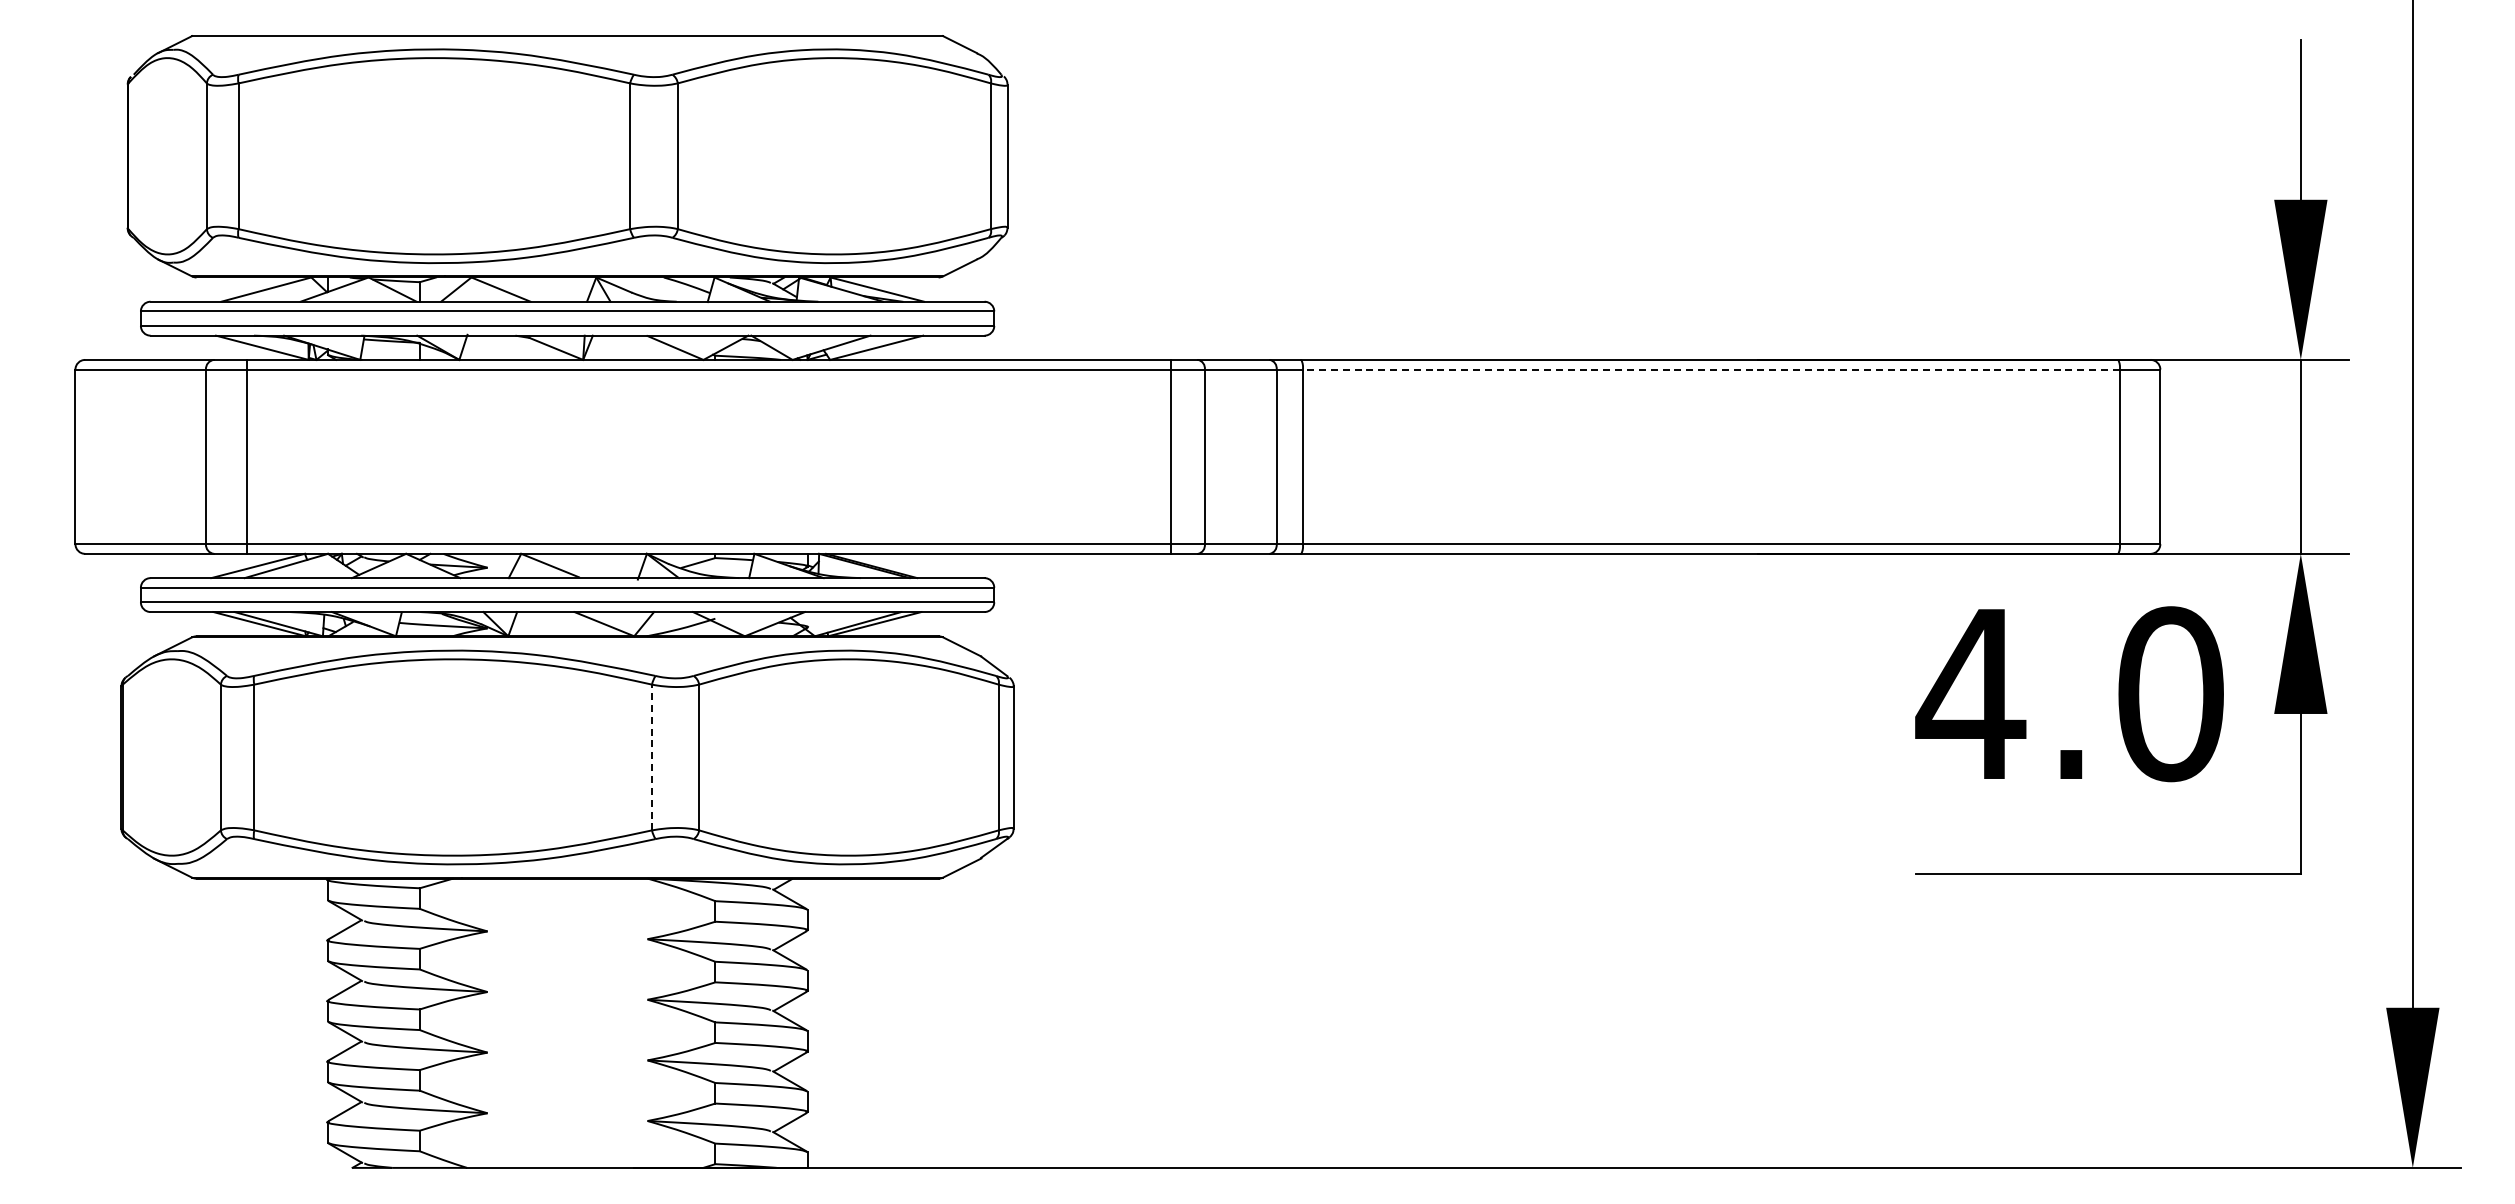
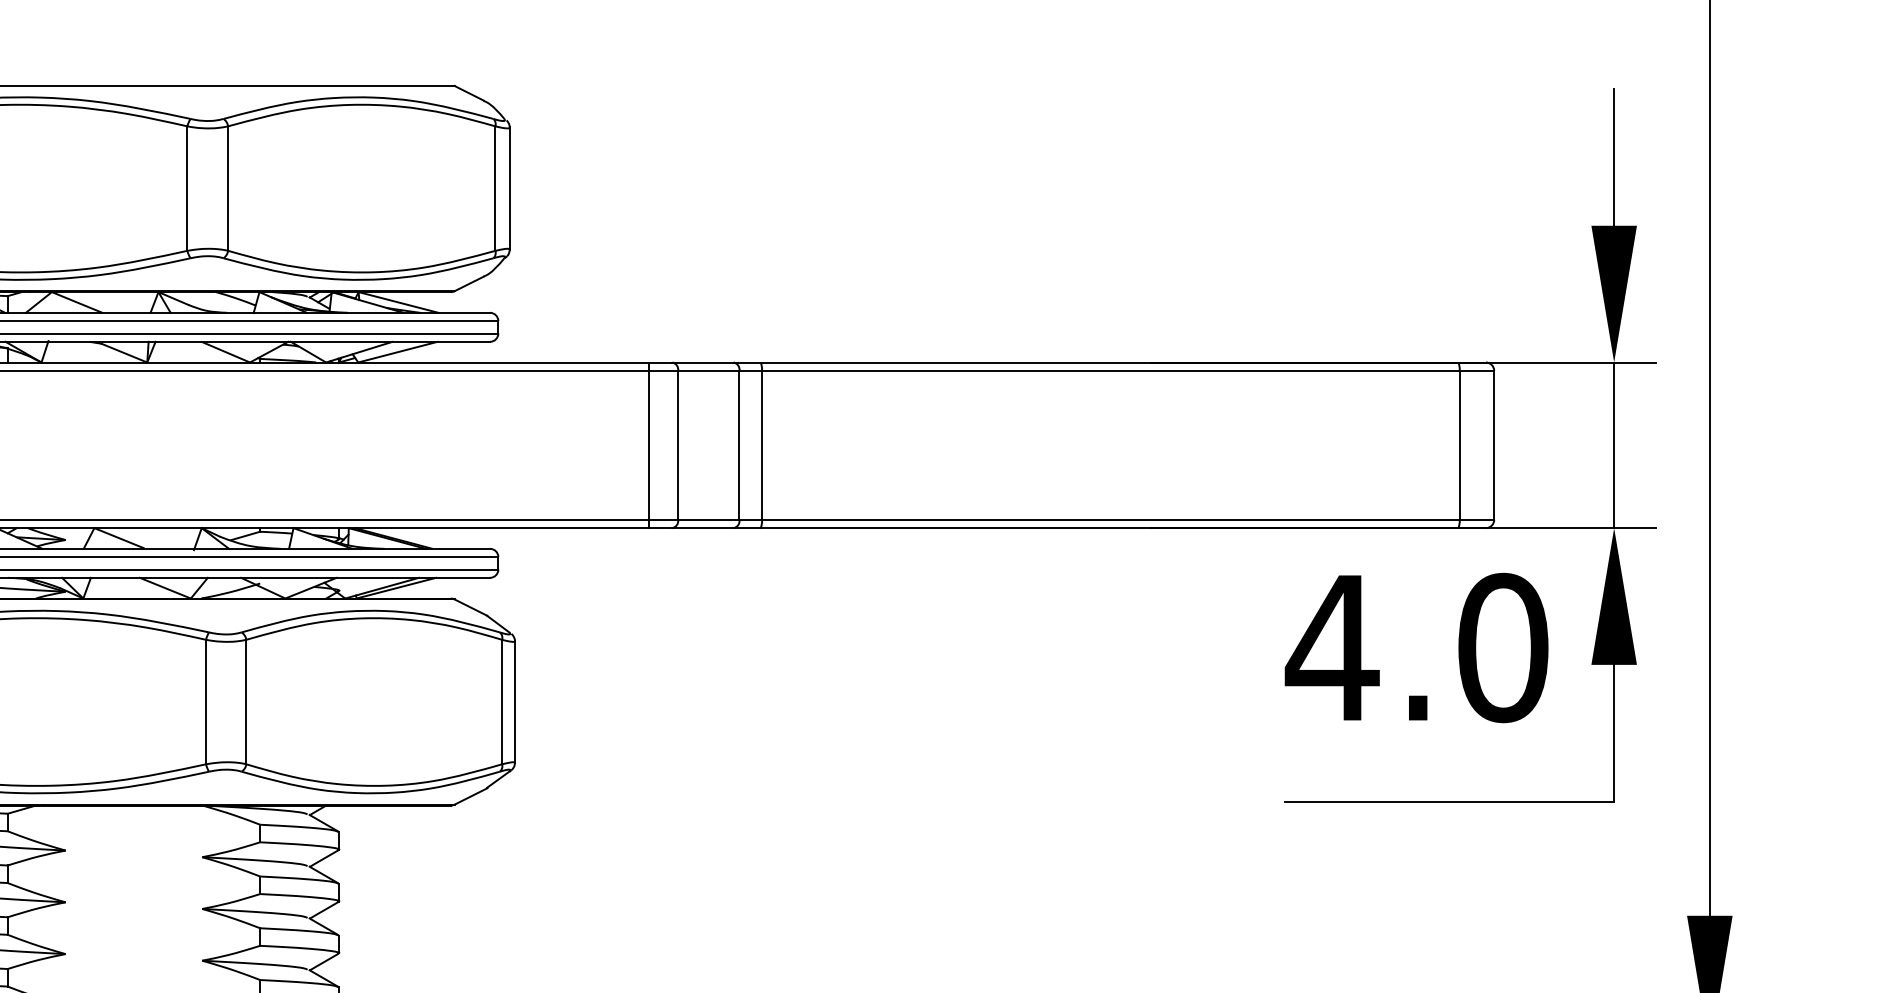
line: (1710, 369) -> (1110, 370), dashed -> solid
line: (652, 757) -> (206, 702), dashed -> solid

